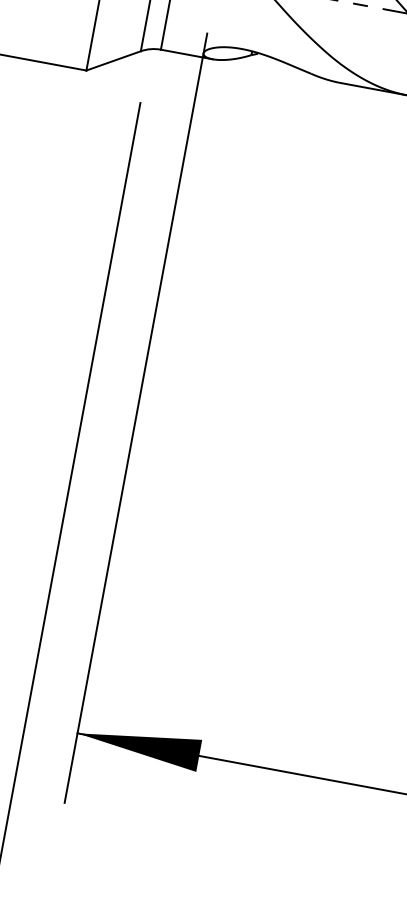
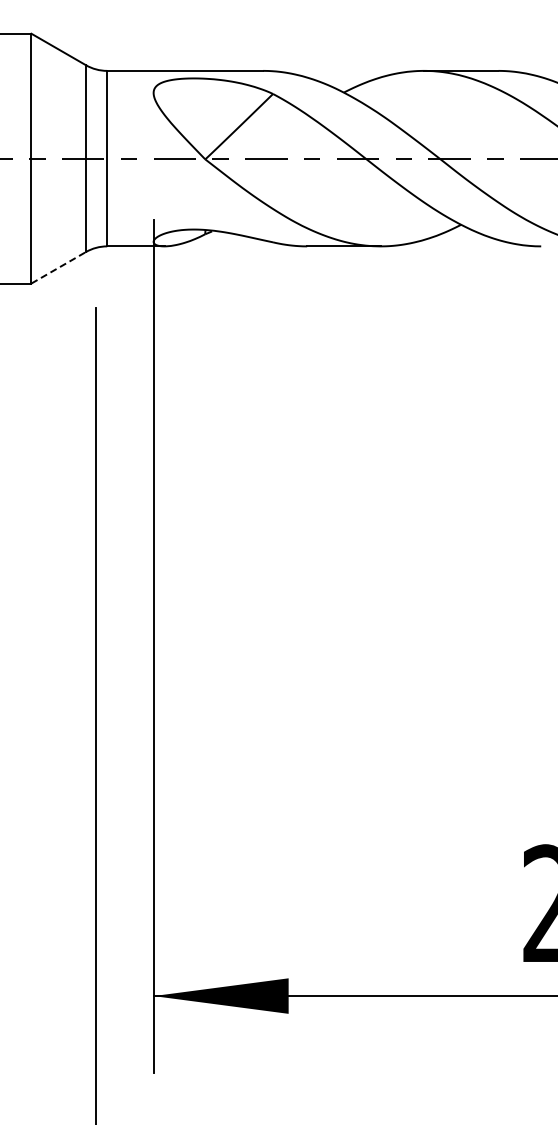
line: (114, 60) -> (59, 267), solid -> dashed

